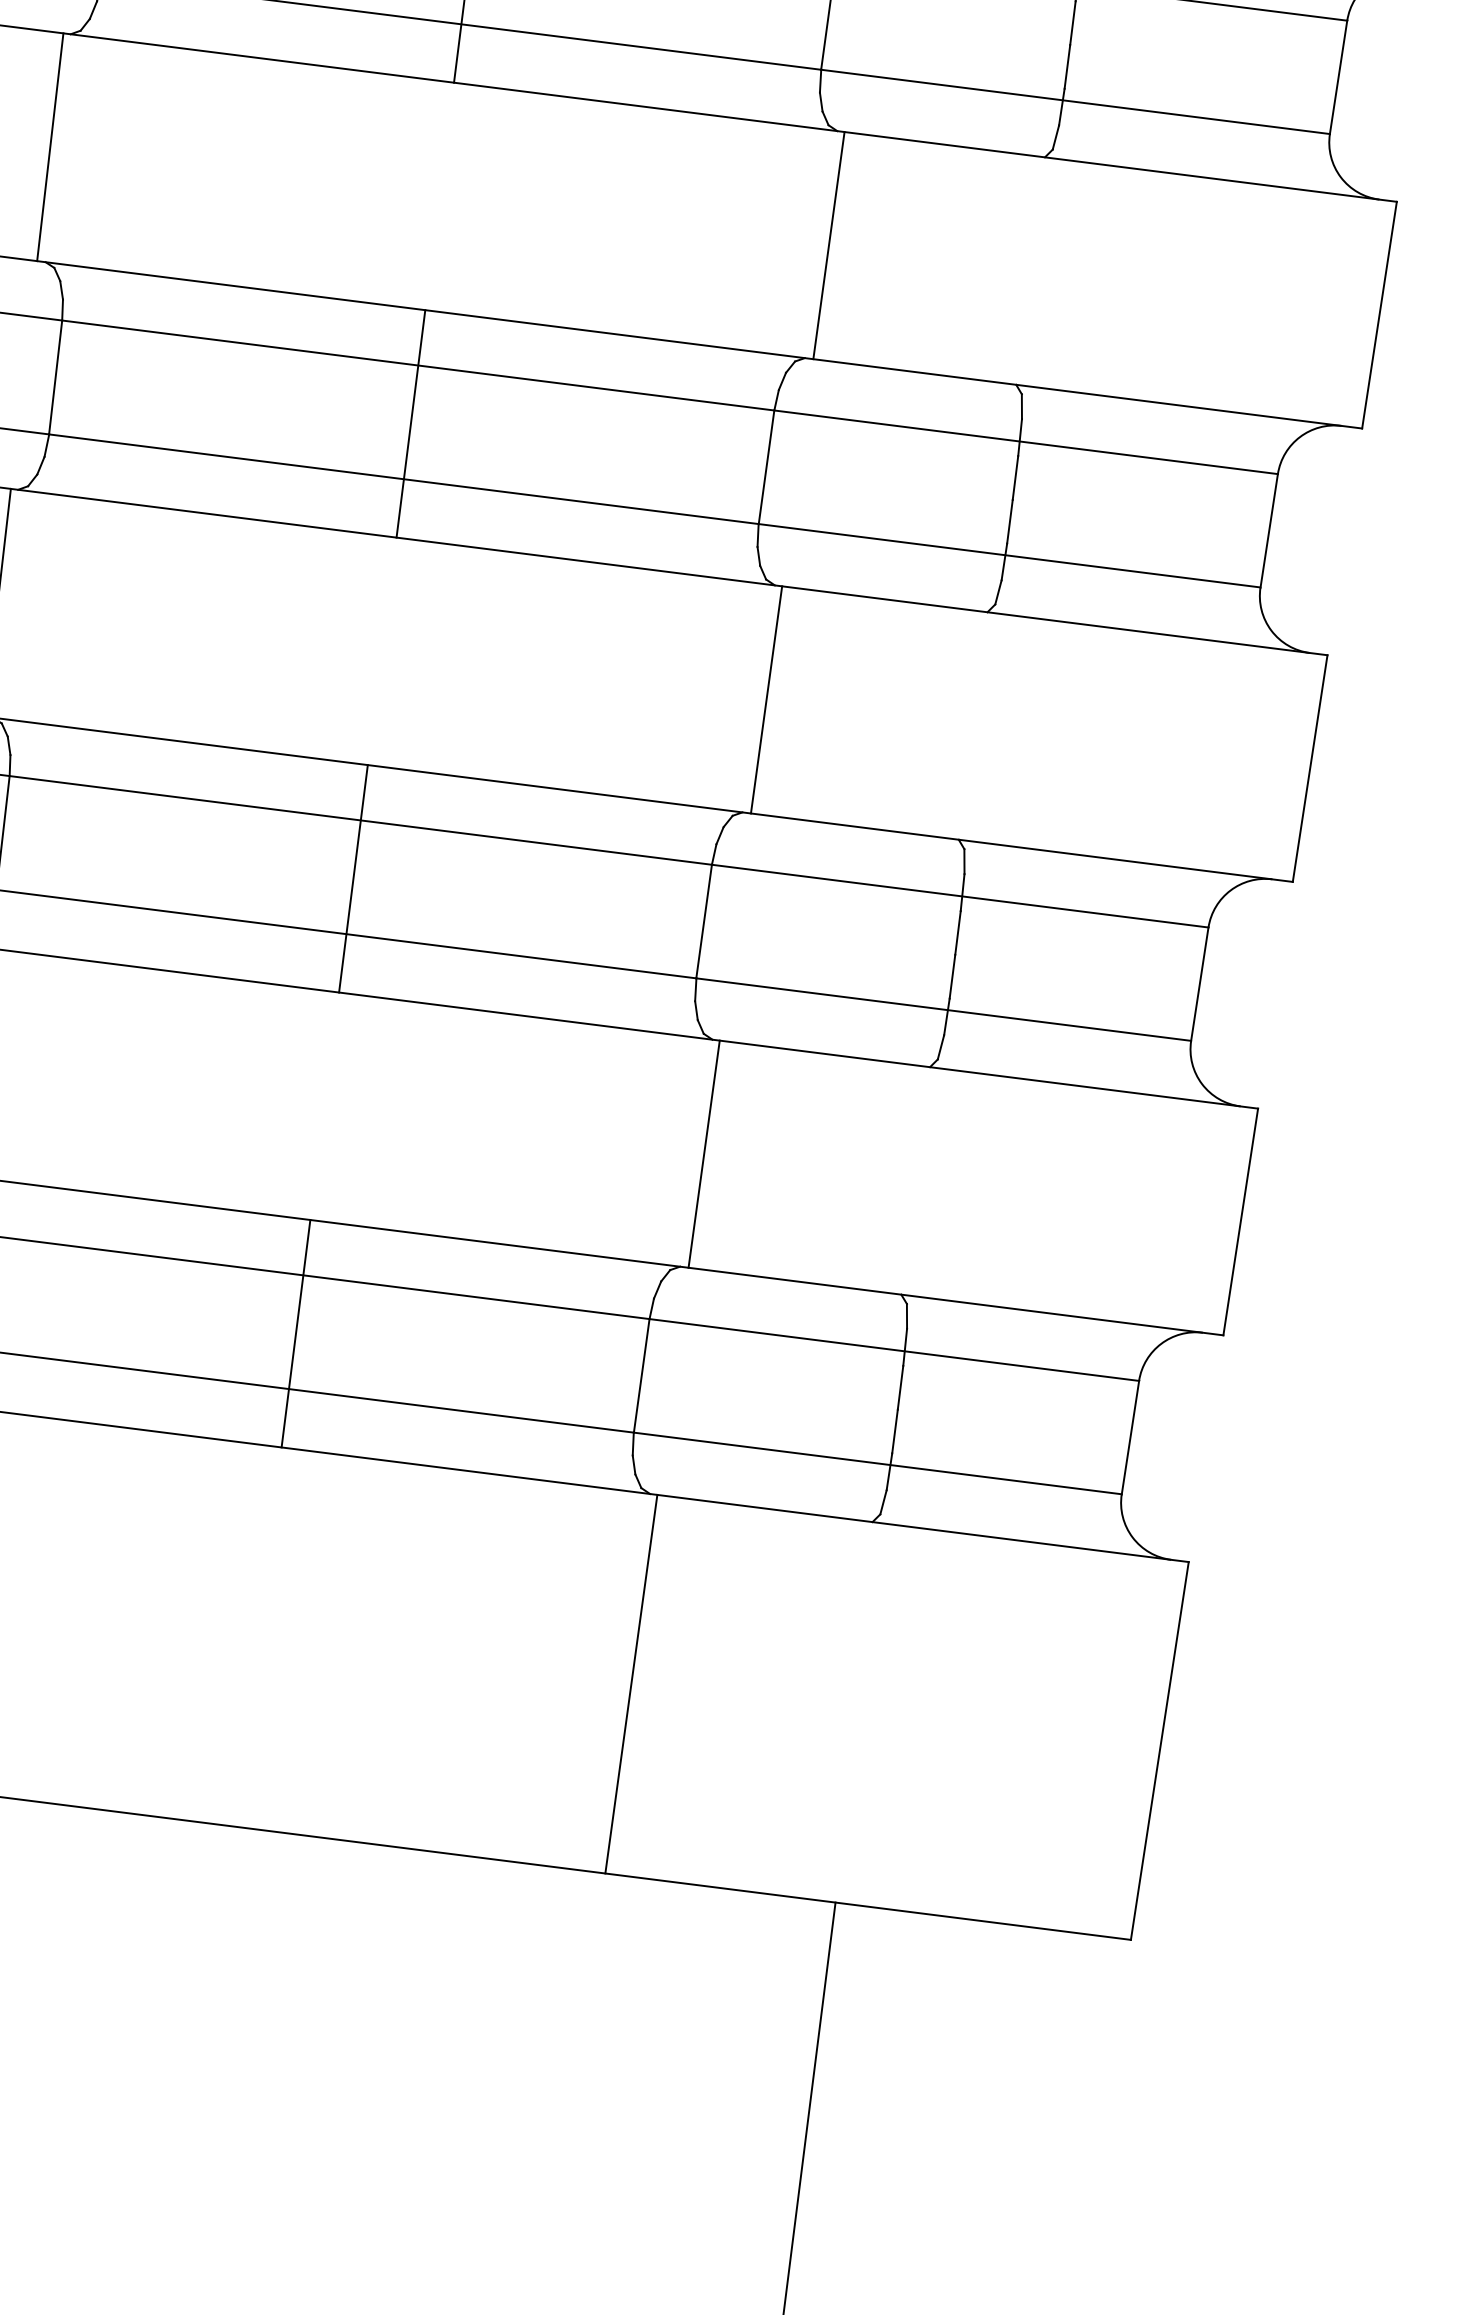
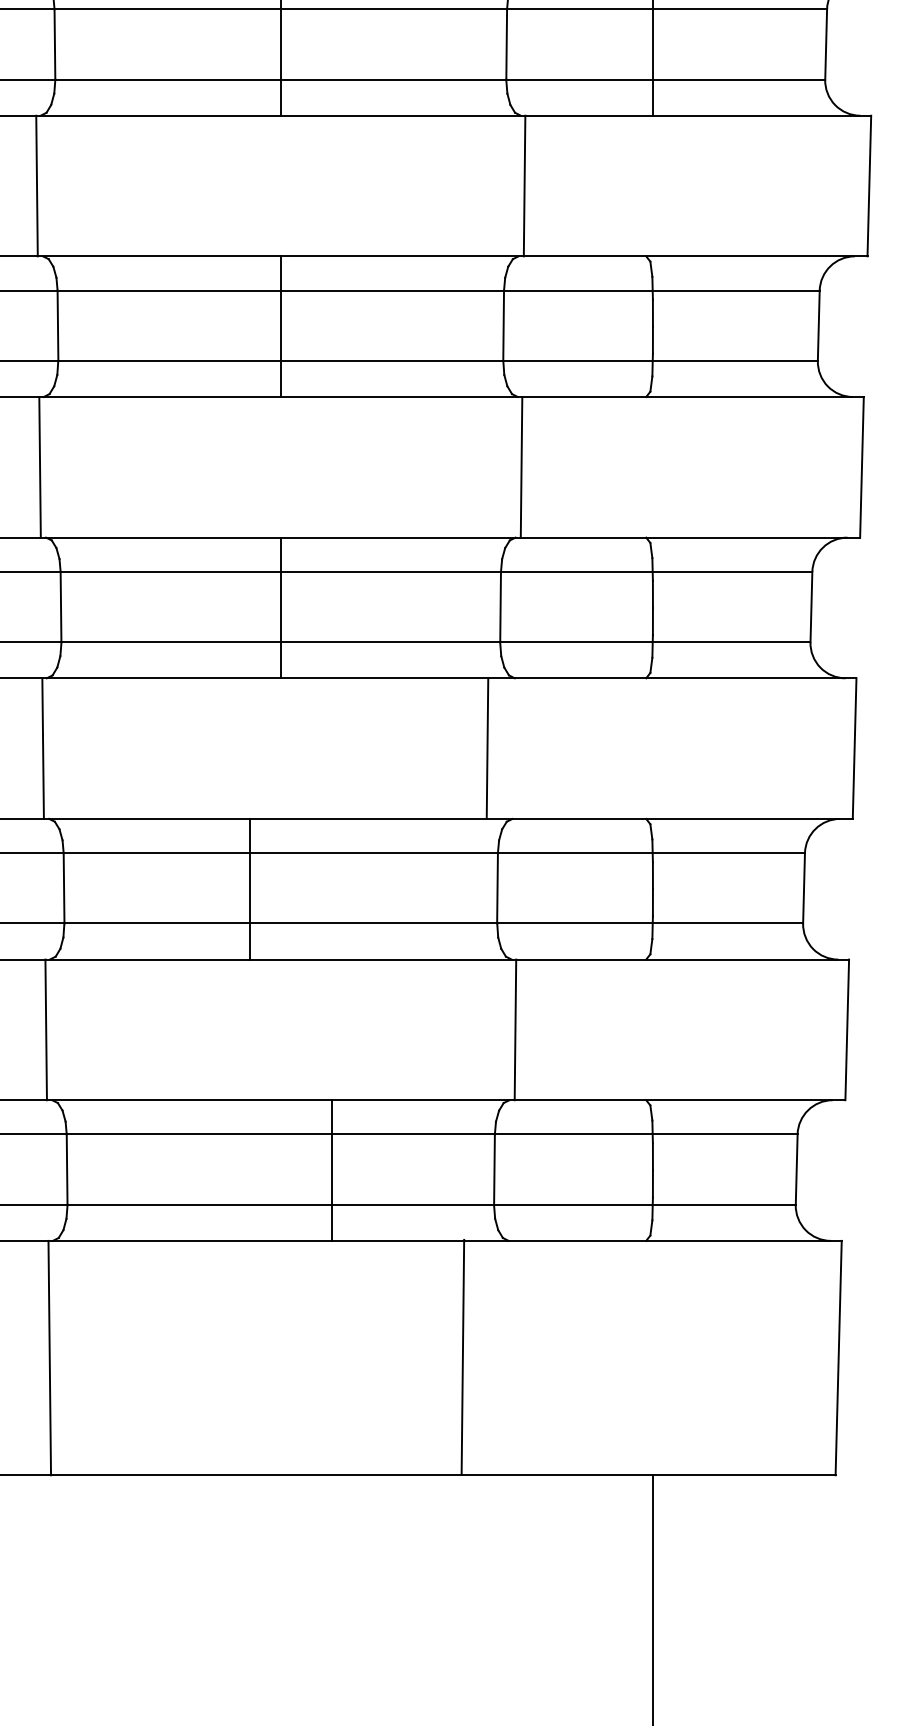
line: (766, 699) -> (487, 748), moved
line: (353, 877) -> (249, 888), moved
line: (295, 1333) -> (331, 1170), moved
line: (630, 1683) -> (462, 1356), moved

